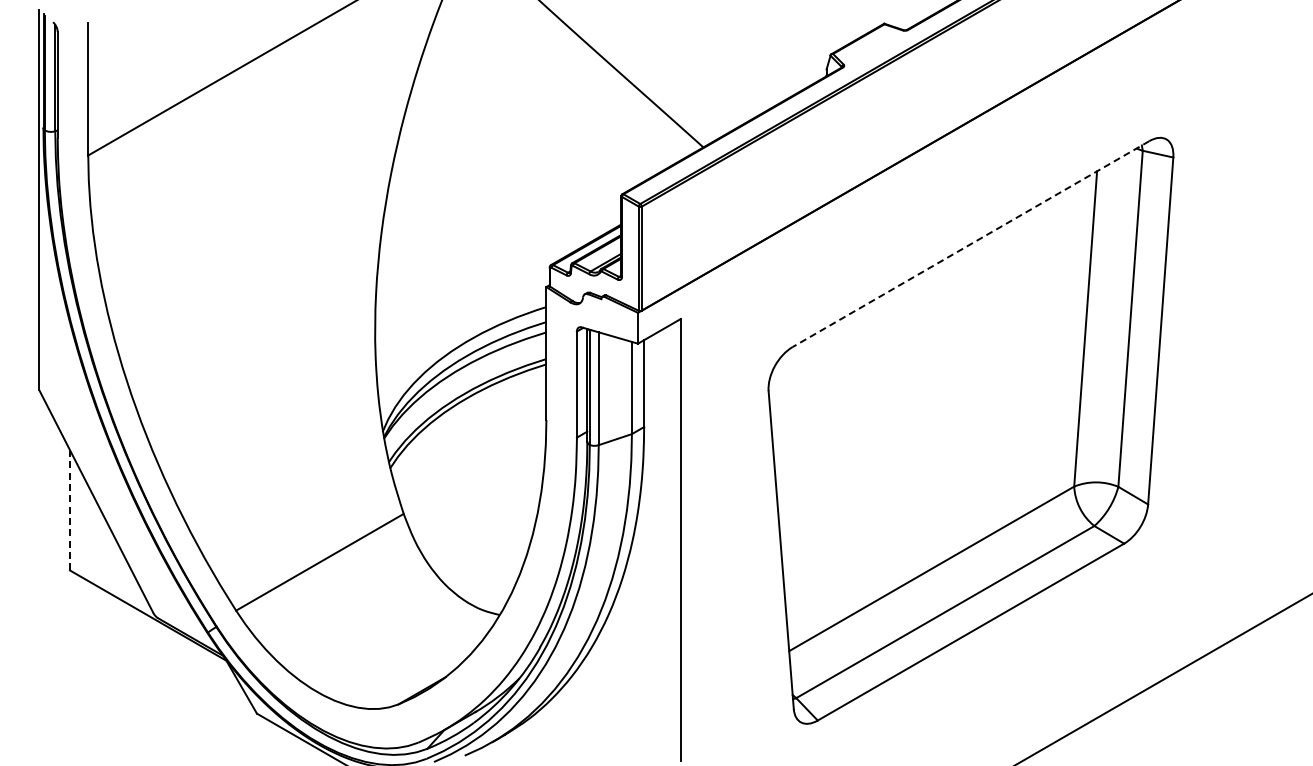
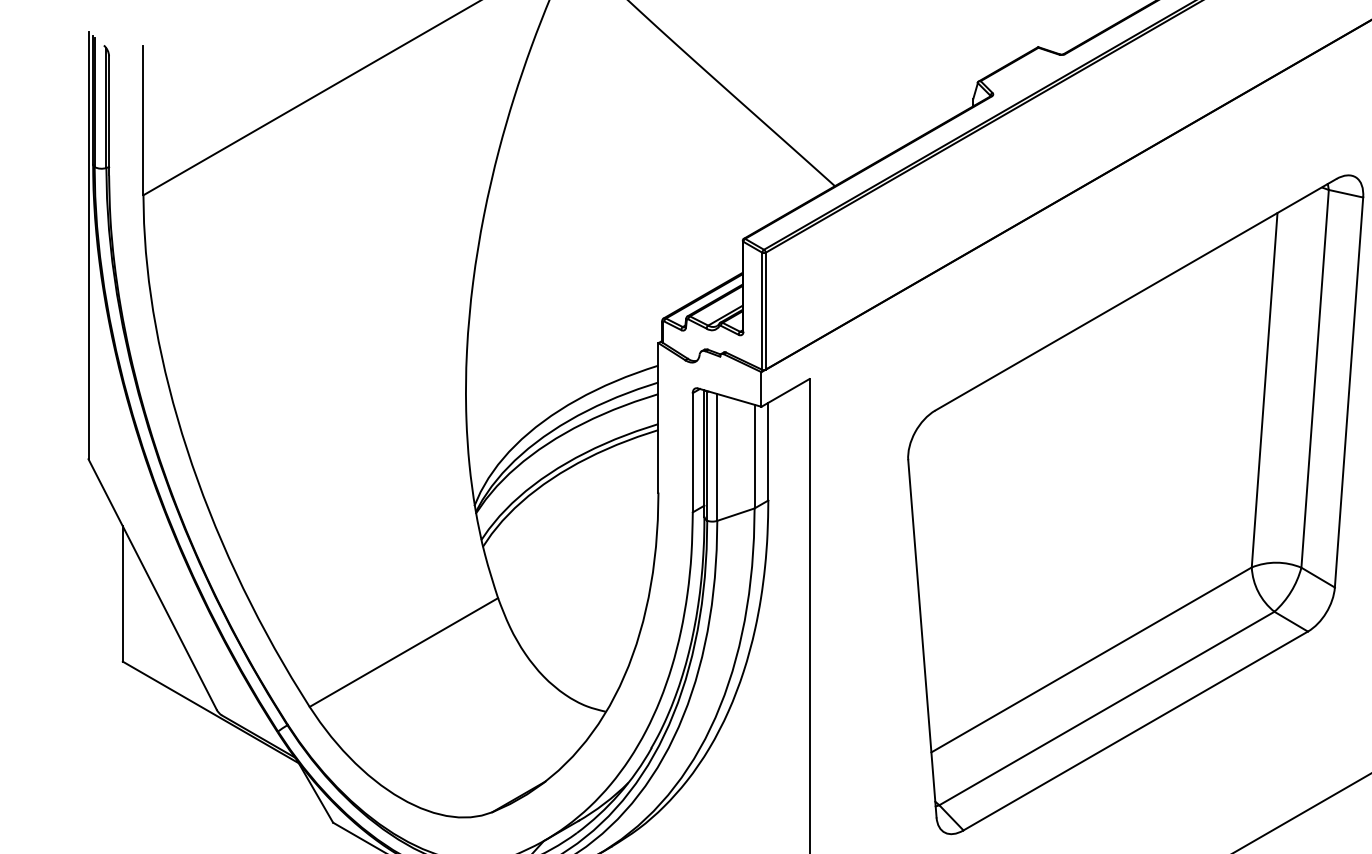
line: (970, 244) -> (1135, 295), dashed -> solid
line: (69, 510) -> (122, 594), dashed -> solid

